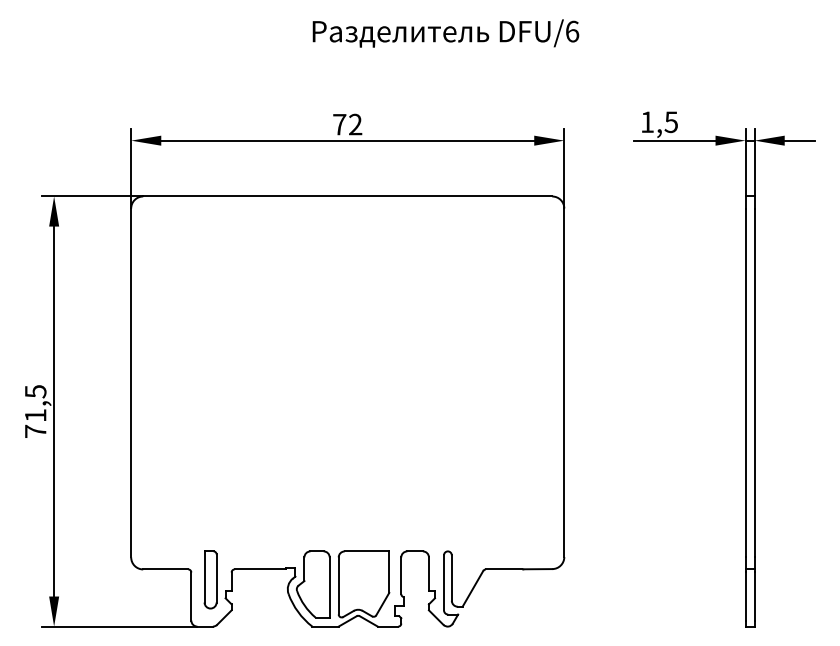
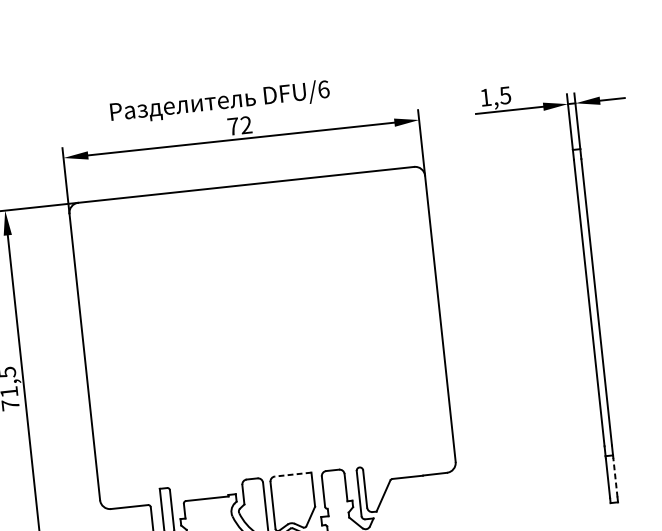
text: (445, 33) -> (219, 102), moved
line: (366, 551) -> (292, 474), solid -> dashed
line: (754, 596) -> (615, 477), solid -> dashed

